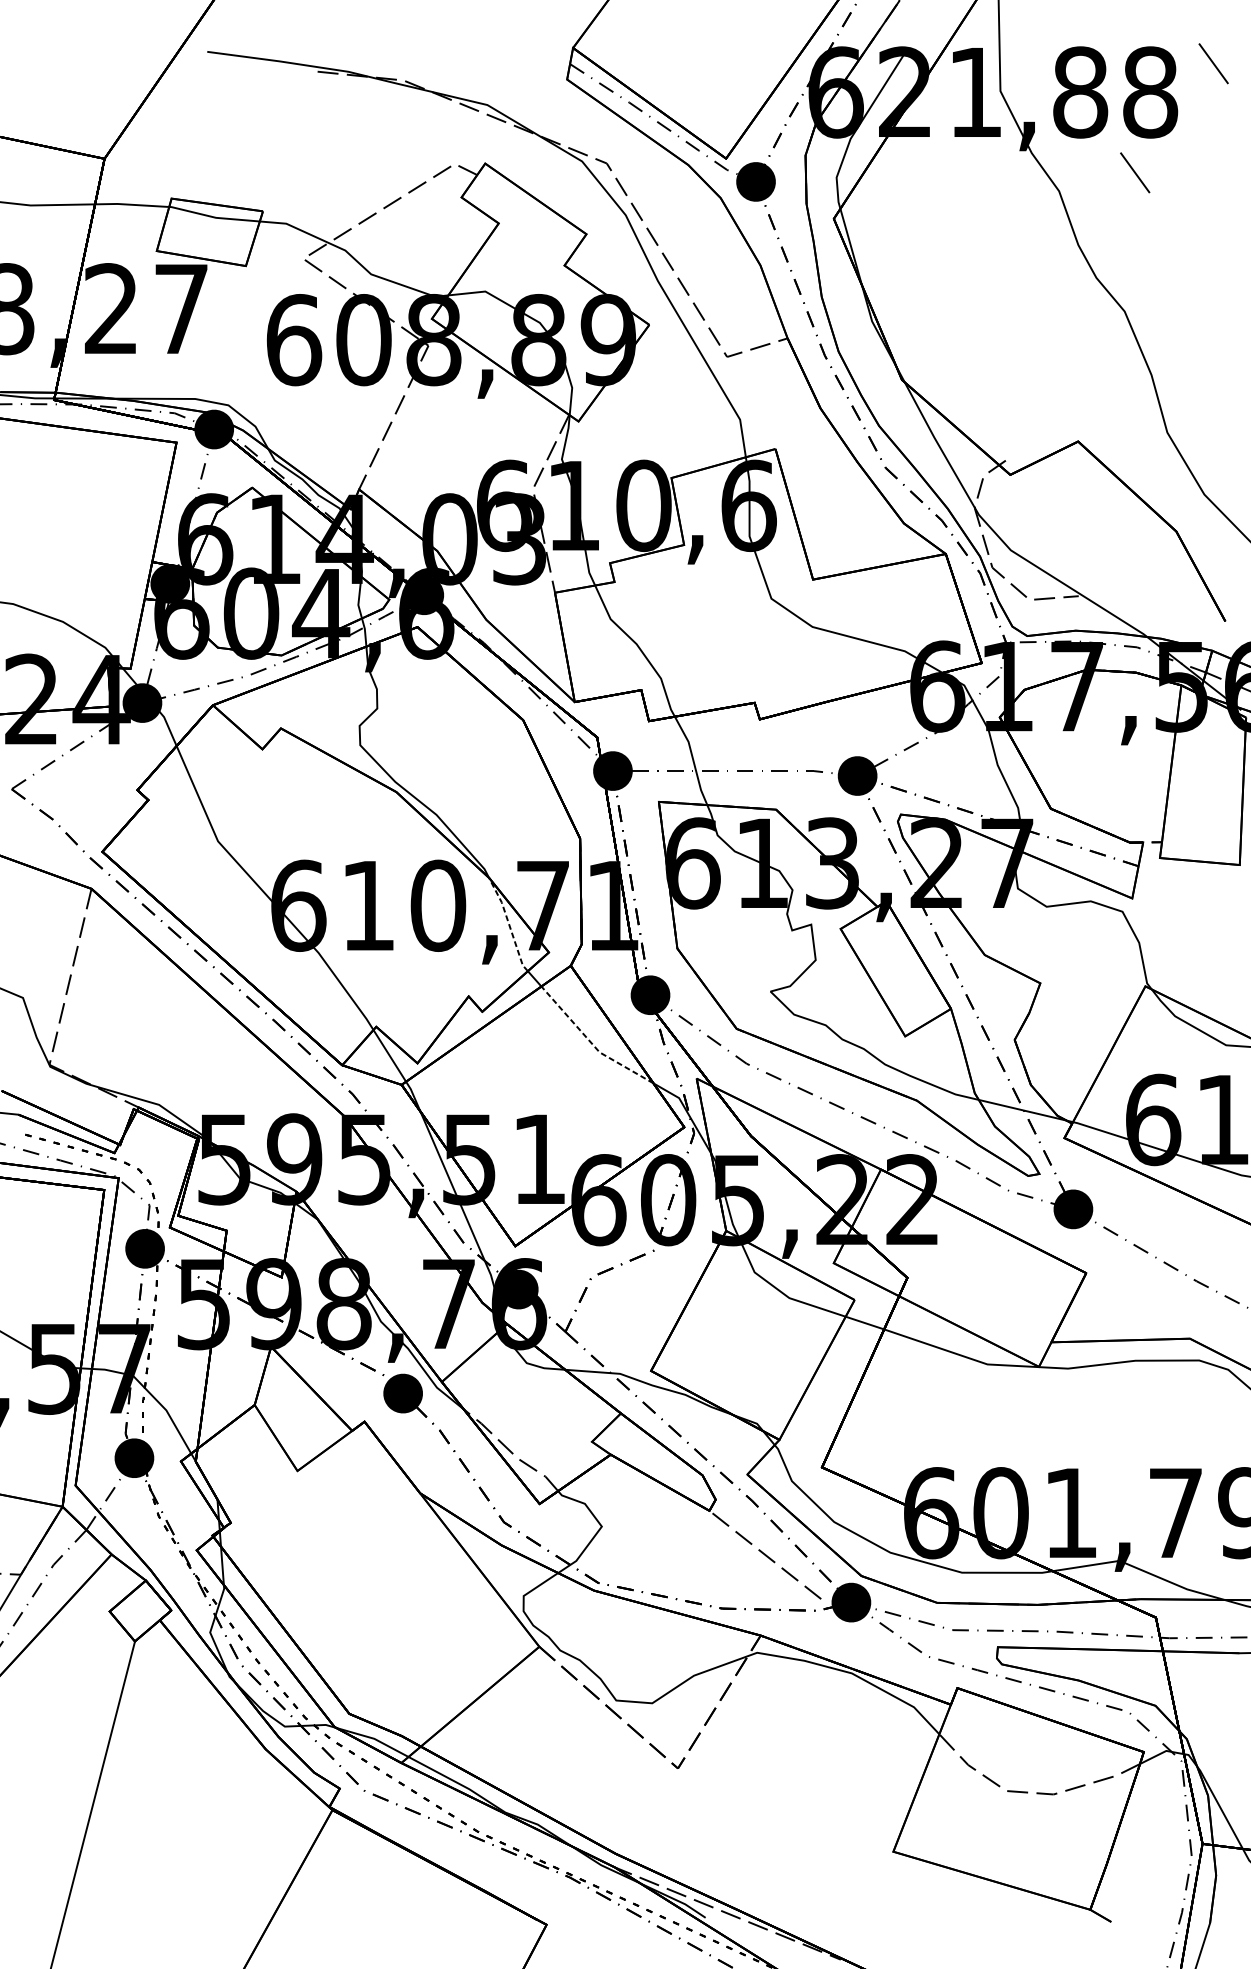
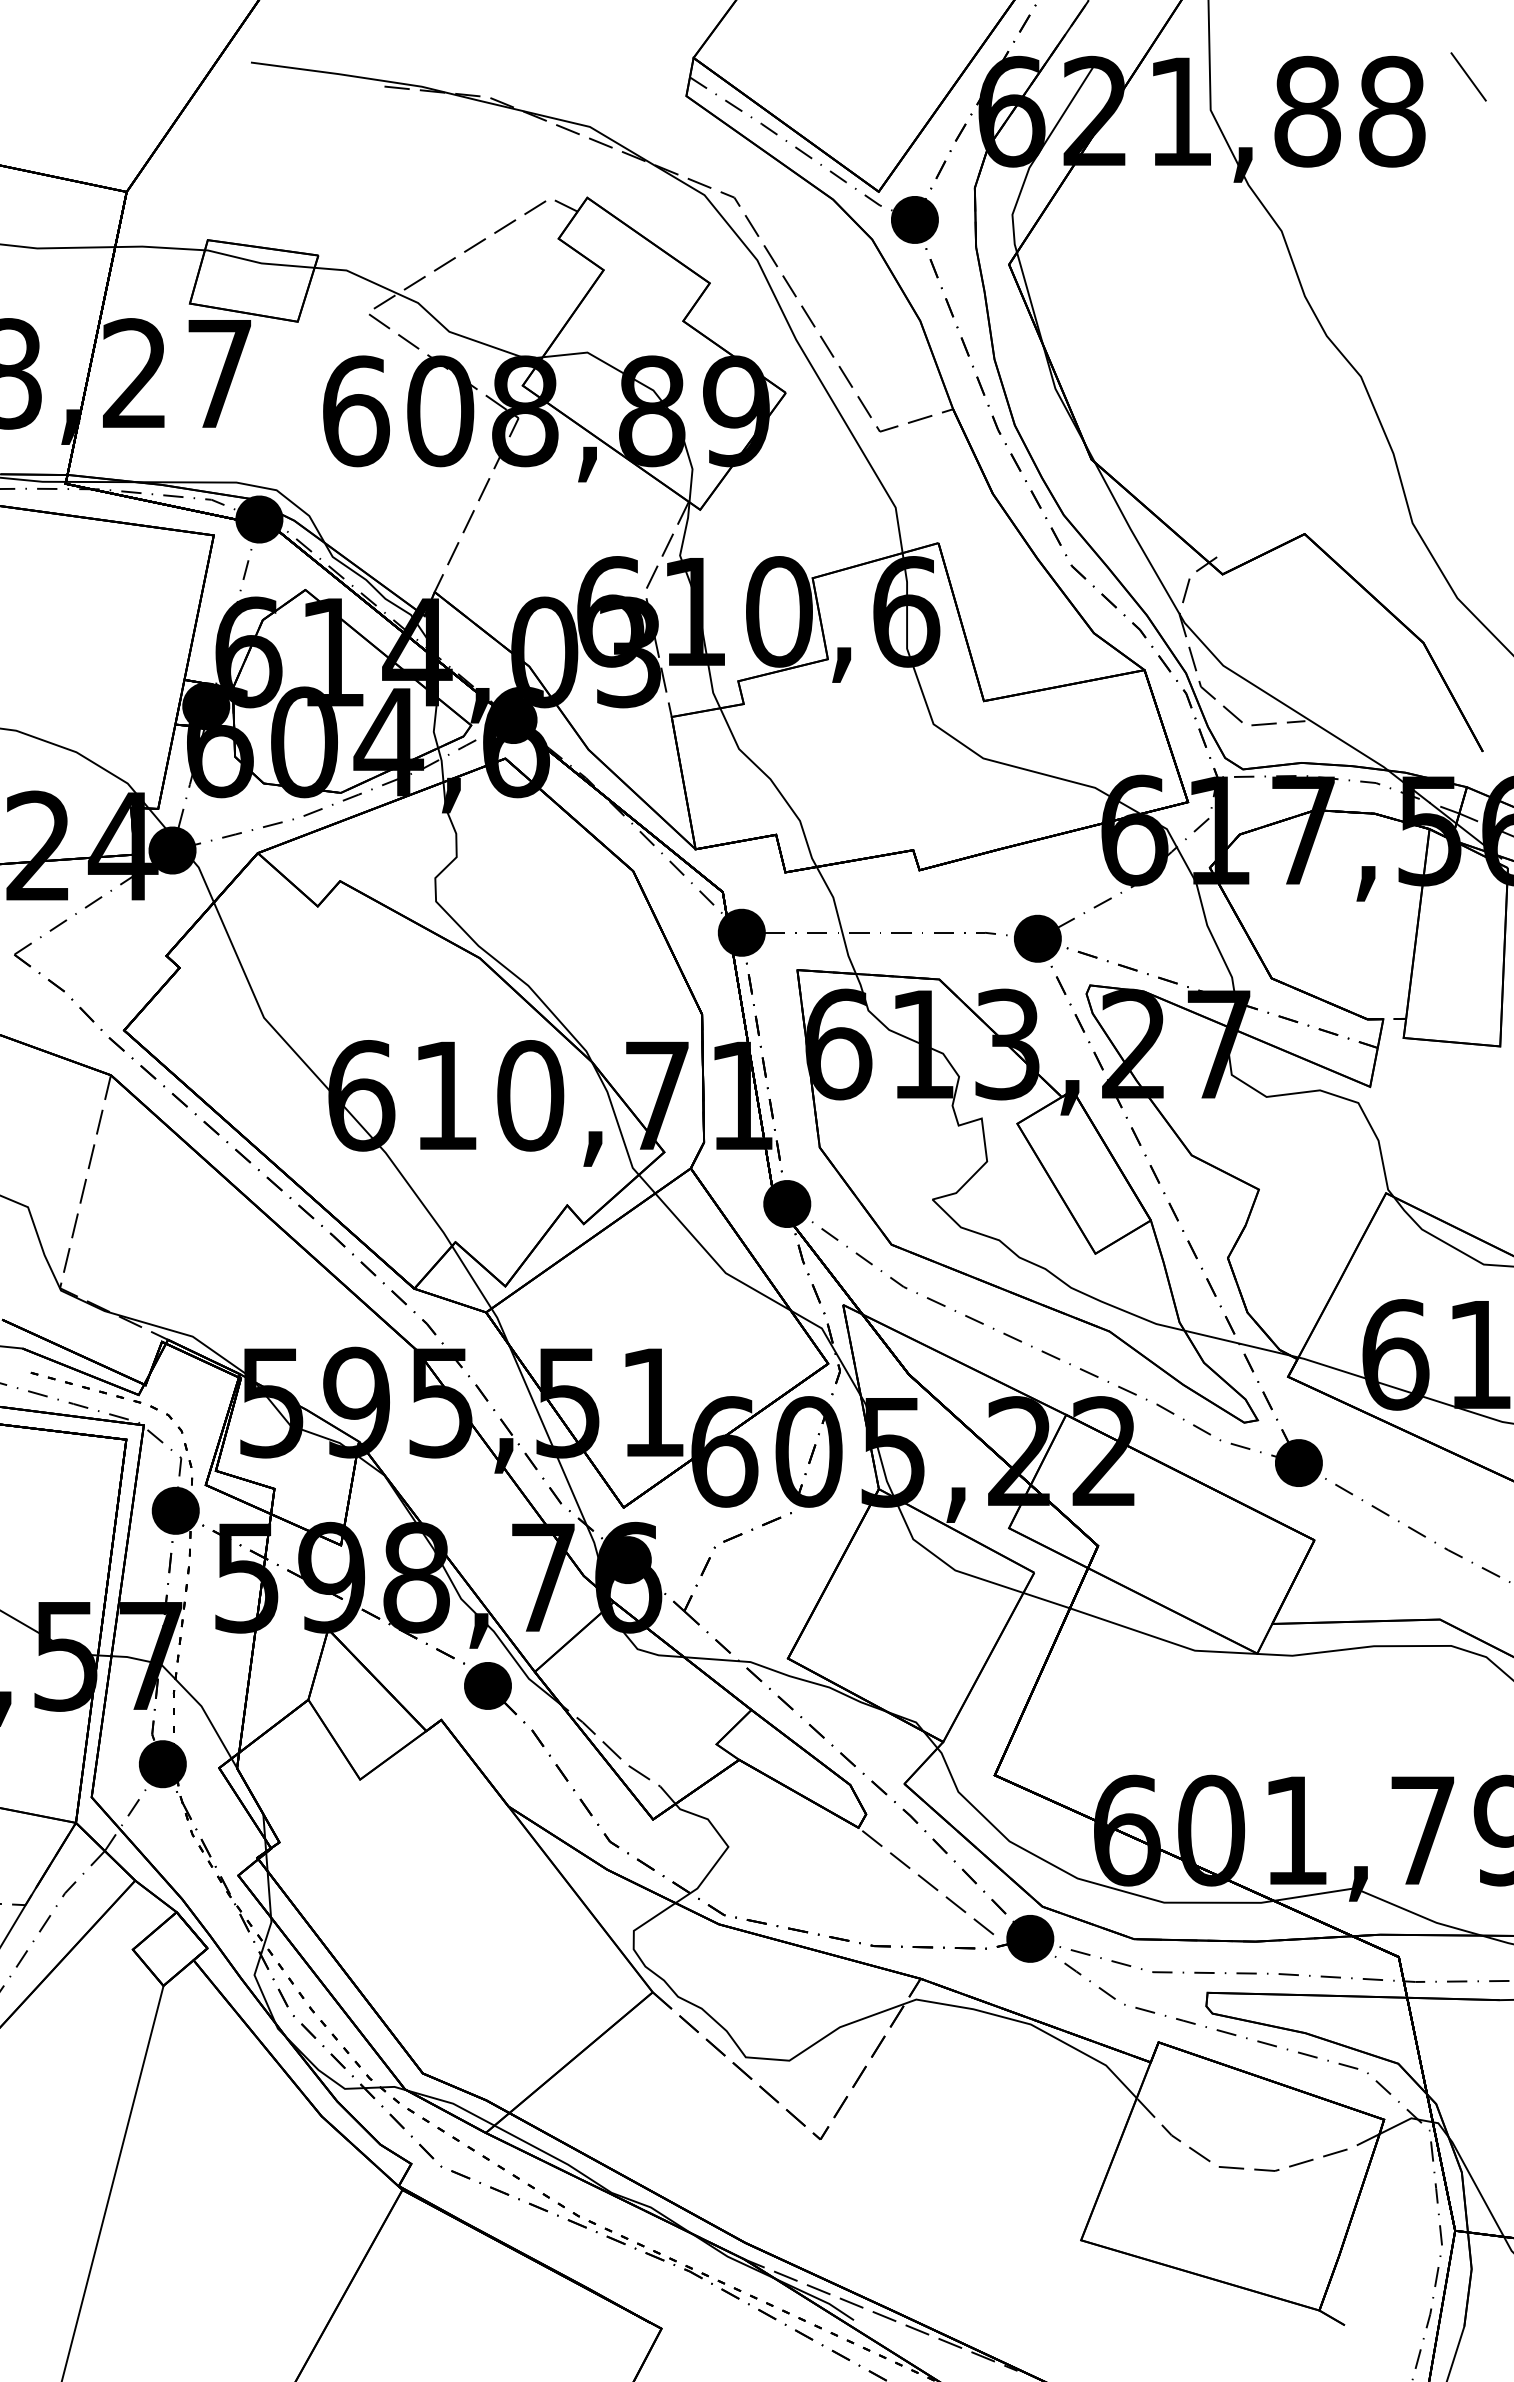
line: (1135, 172) -> (1373, 208), removed
line: (509, 924) -> (616, 1118), dashed -> solid
line: (591, 1043) -> (715, 1262), dashed -> solid

